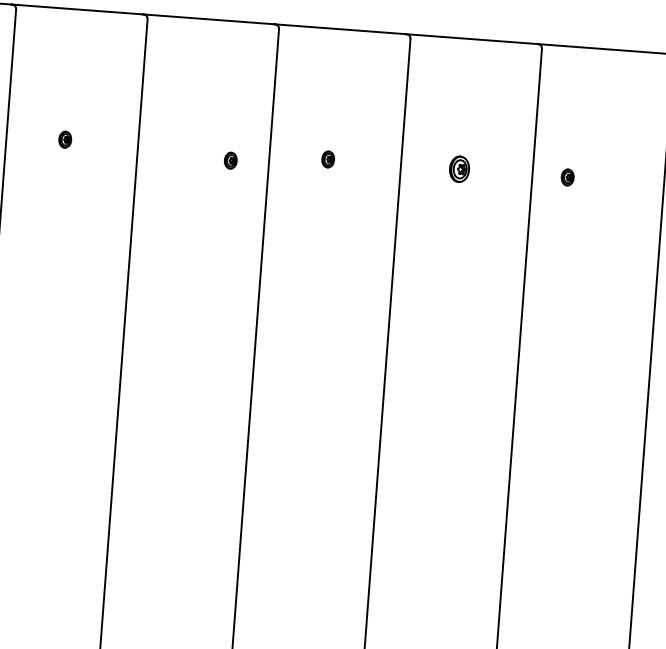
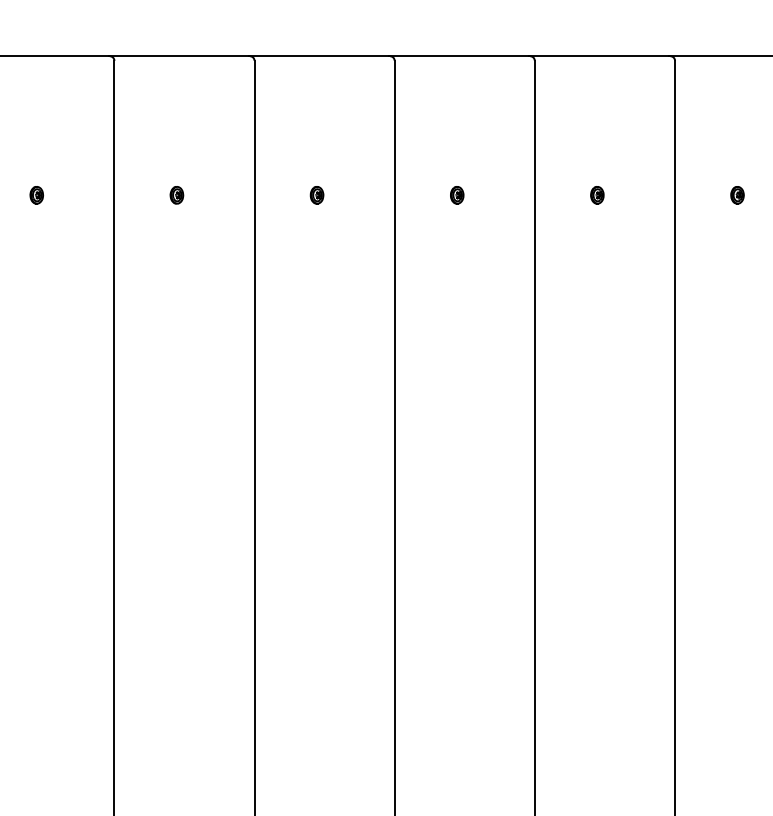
part: (230, 160) -> (176, 195), moved
part: (459, 169) -> (457, 195), size x0.62
part: (567, 177) -> (597, 195), moved

